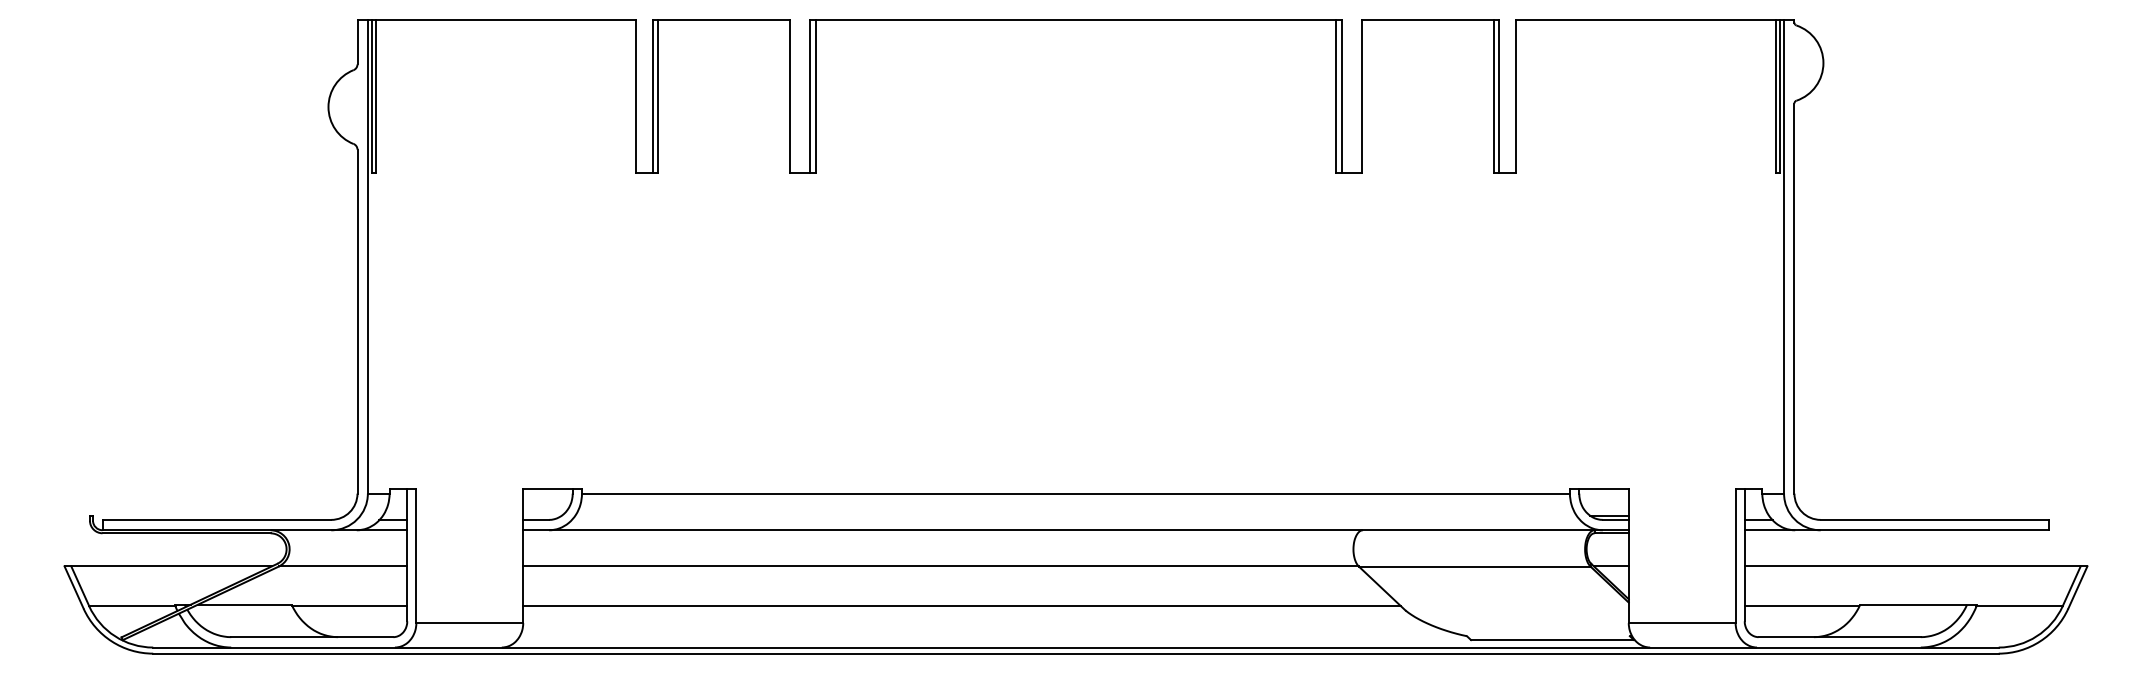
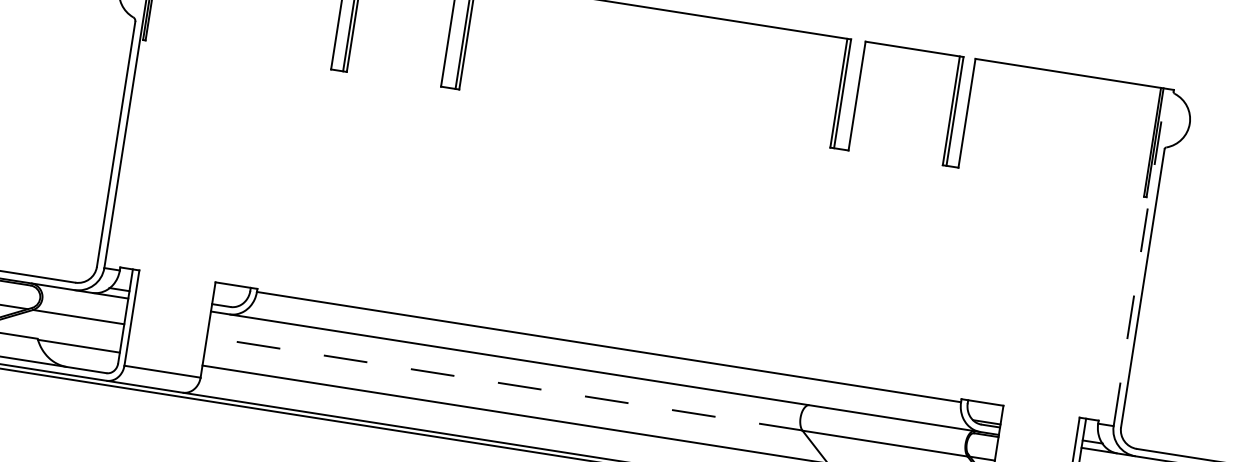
line: (1784, 257) -> (1140, 257), solid -> dashed
line: (941, 566) -> (505, 384), solid -> dashed

